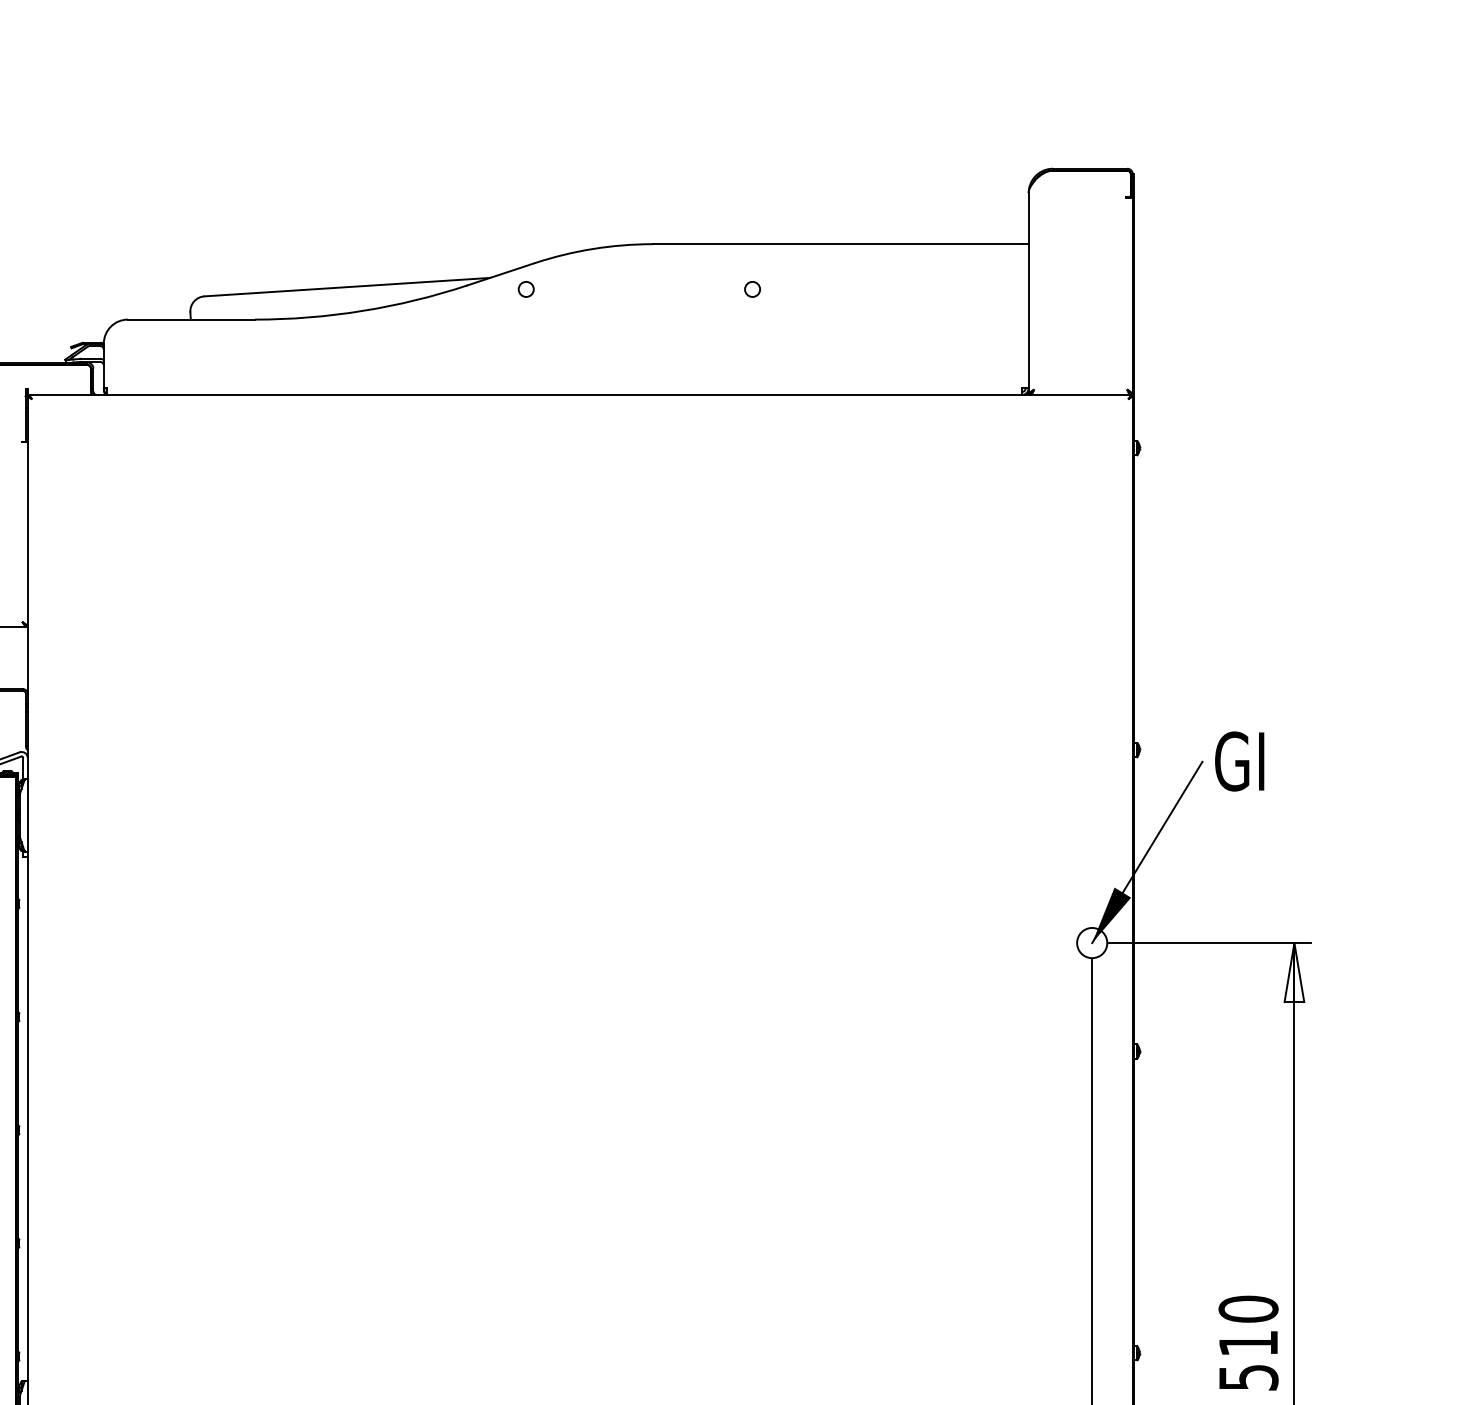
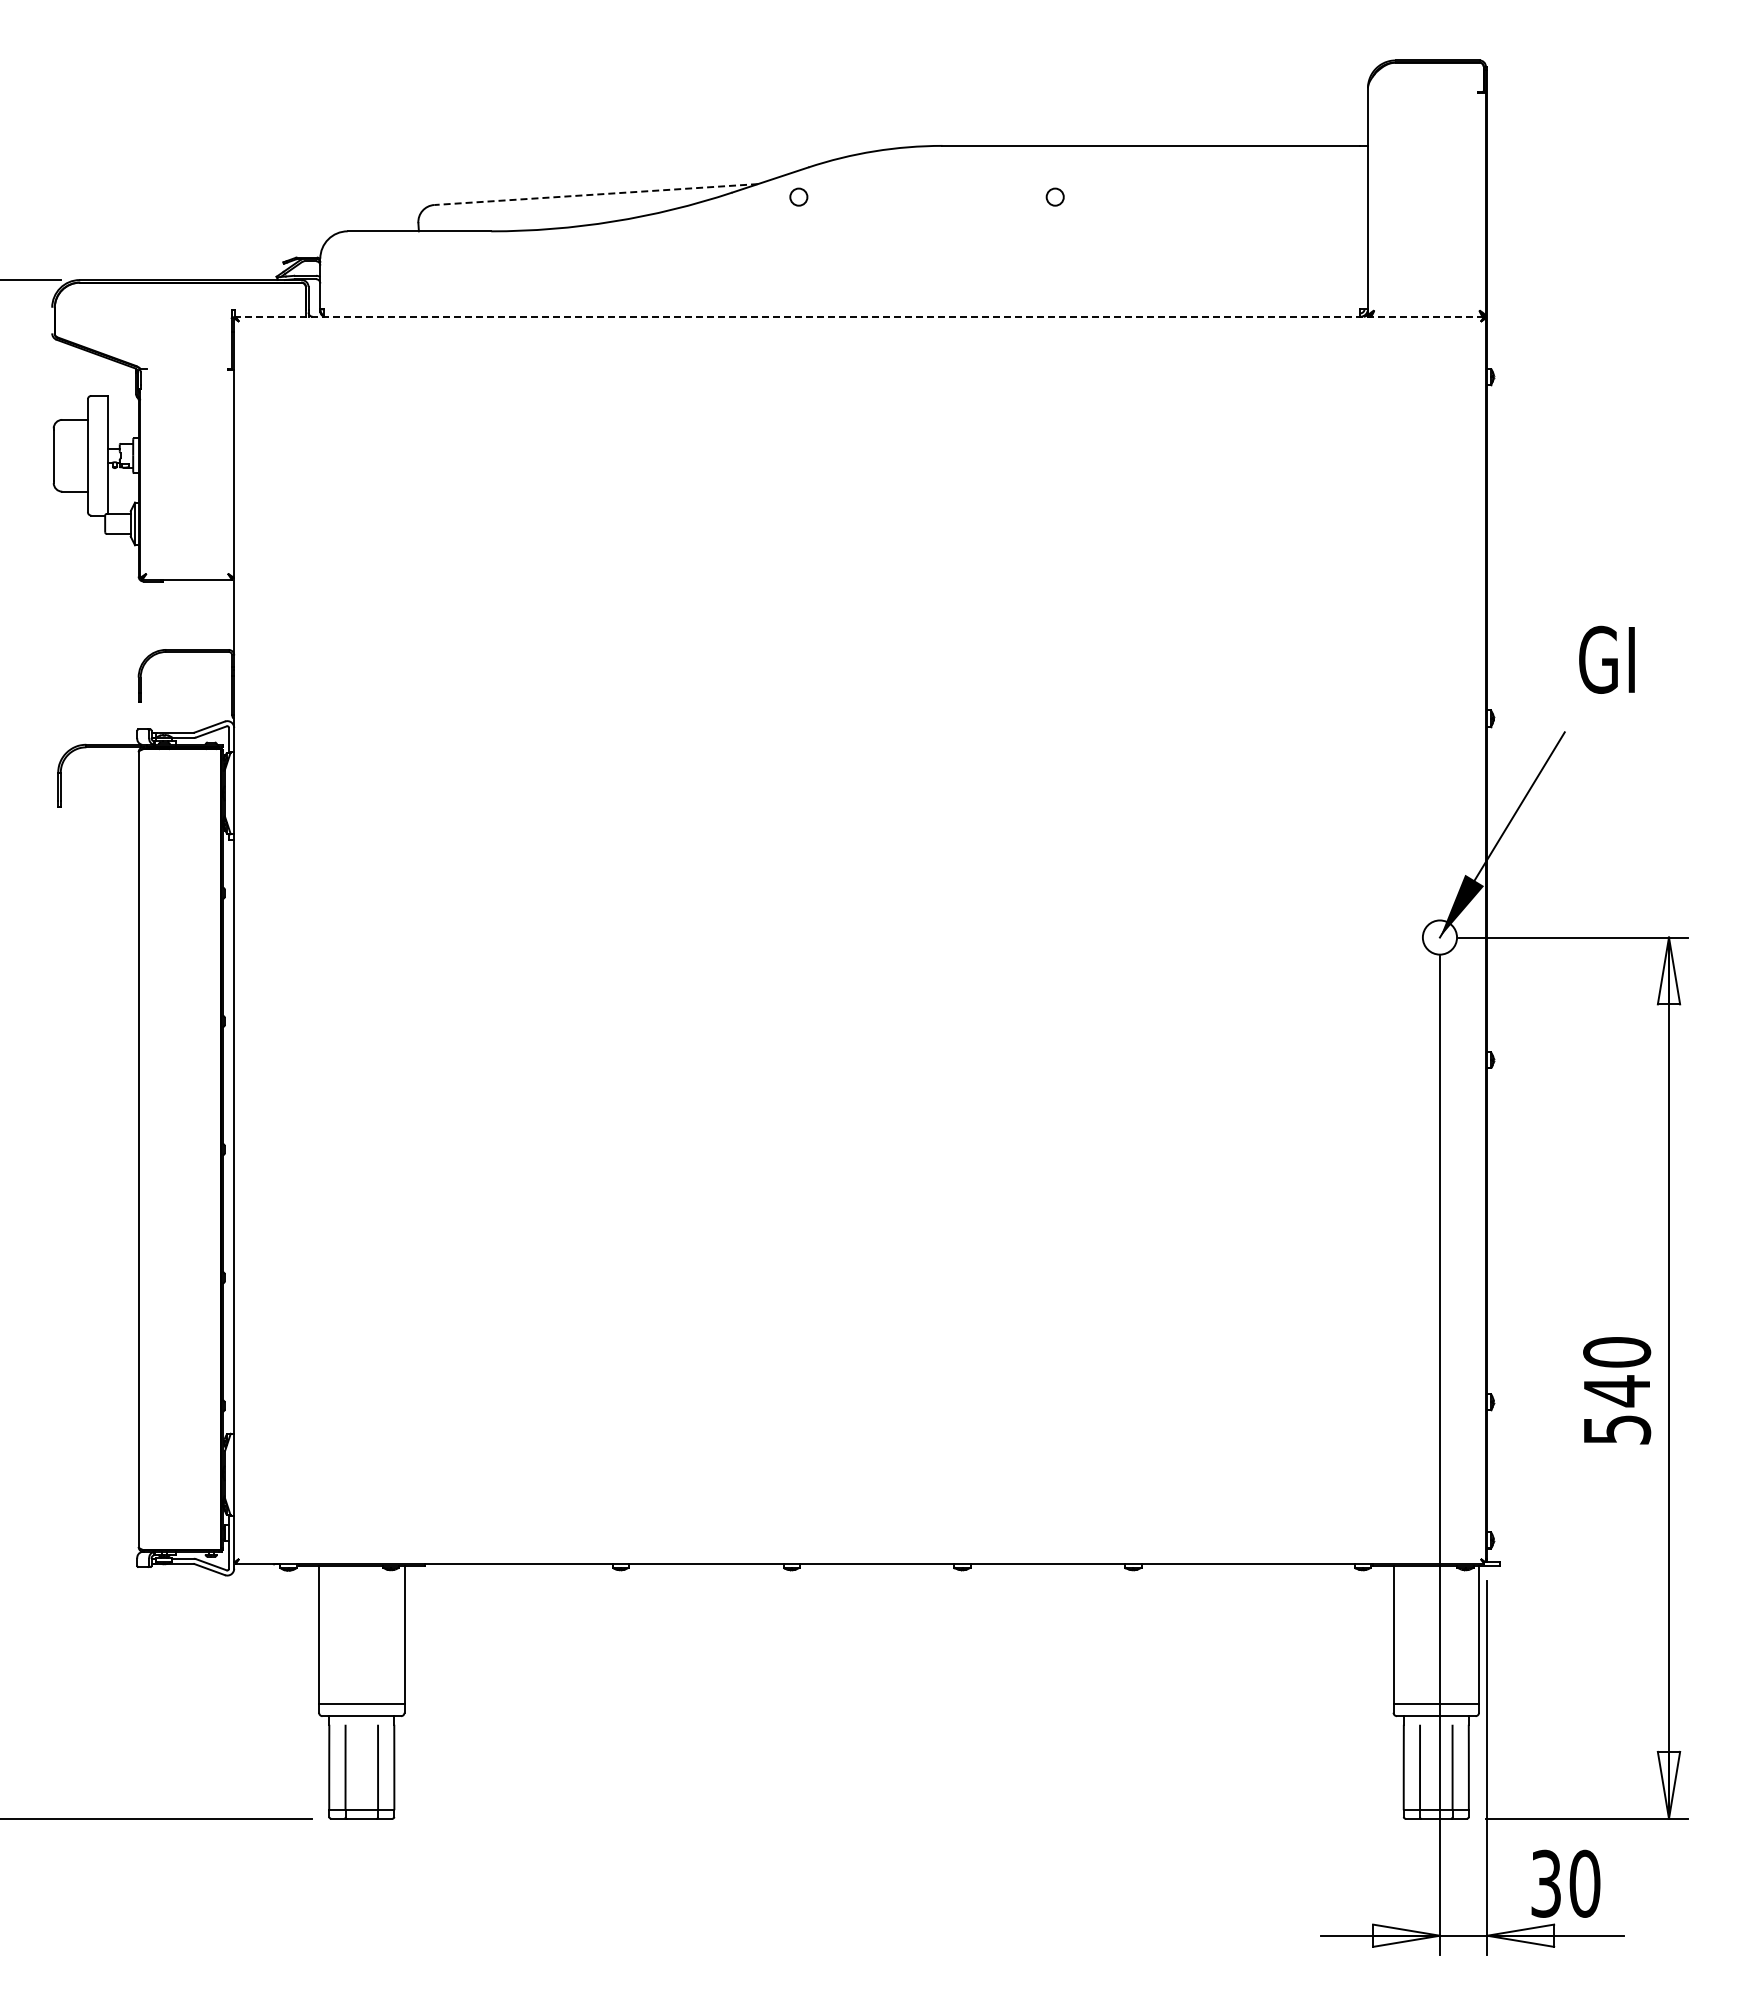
line: (346, 287) -> (595, 194), solid -> dashed
line: (579, 394) -> (859, 316), solid -> dashed
text: (1239, 761) -> (1606, 659), moved
text: (1248, 1343) -> (1616, 1391), 510 -> 540

